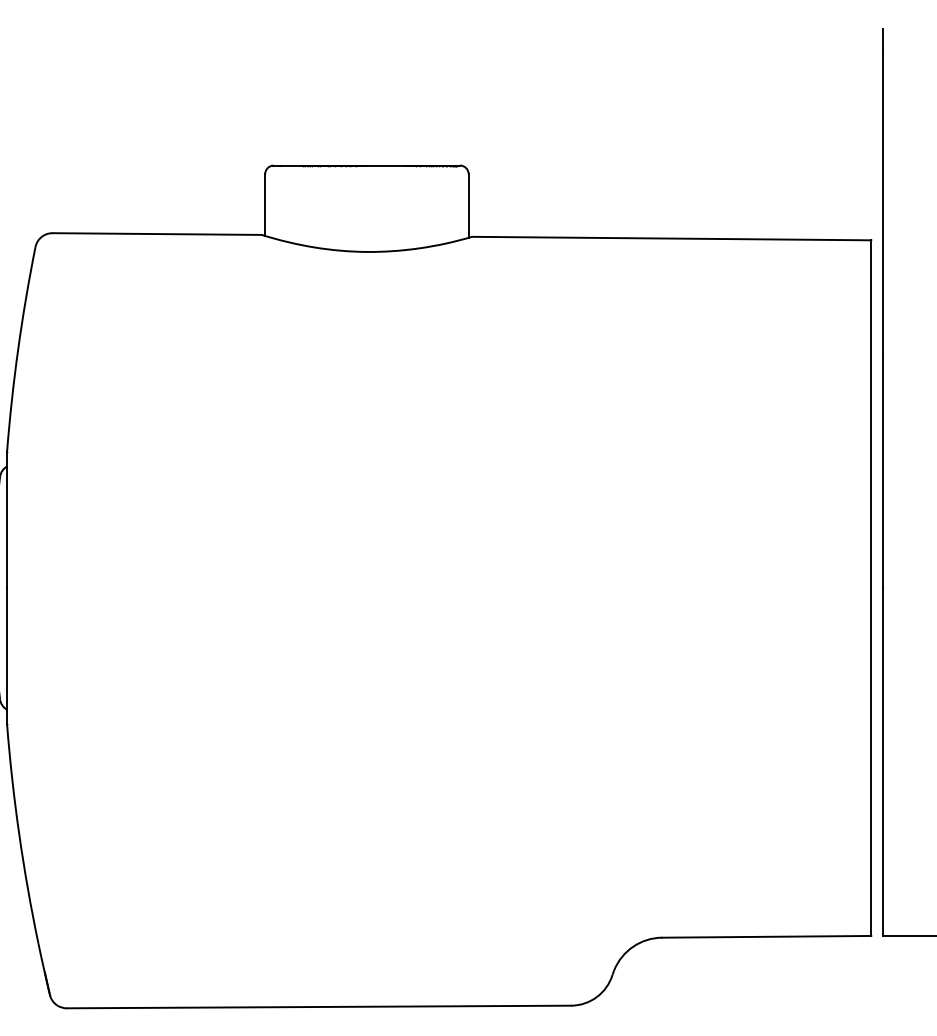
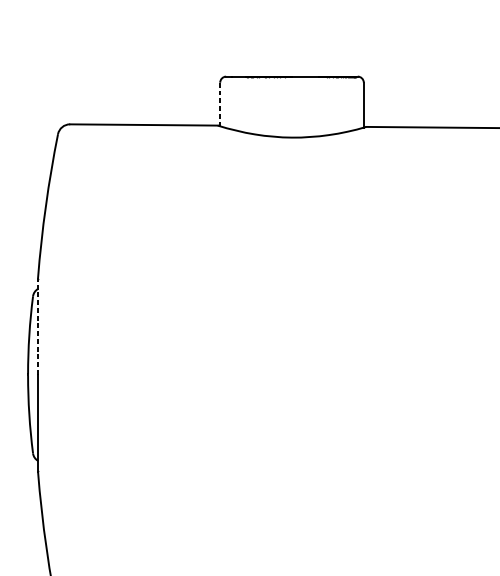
line: (265, 205) -> (220, 104), solid -> dashed
line: (7, 519) -> (38, 326), solid -> dashed

